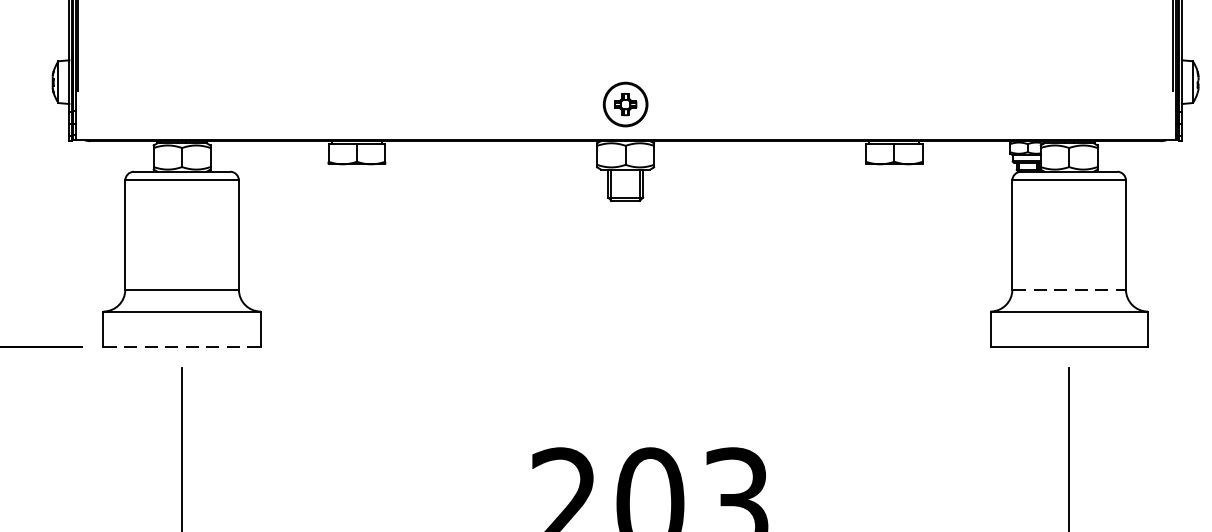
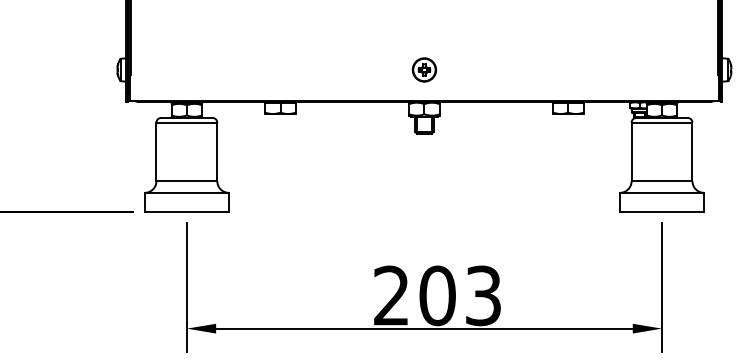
part: (623, 103) -> (423, 69), moved
line: (1070, 290) -> (662, 181), dashed -> solid
line: (183, 346) -> (187, 211), dashed -> solid

